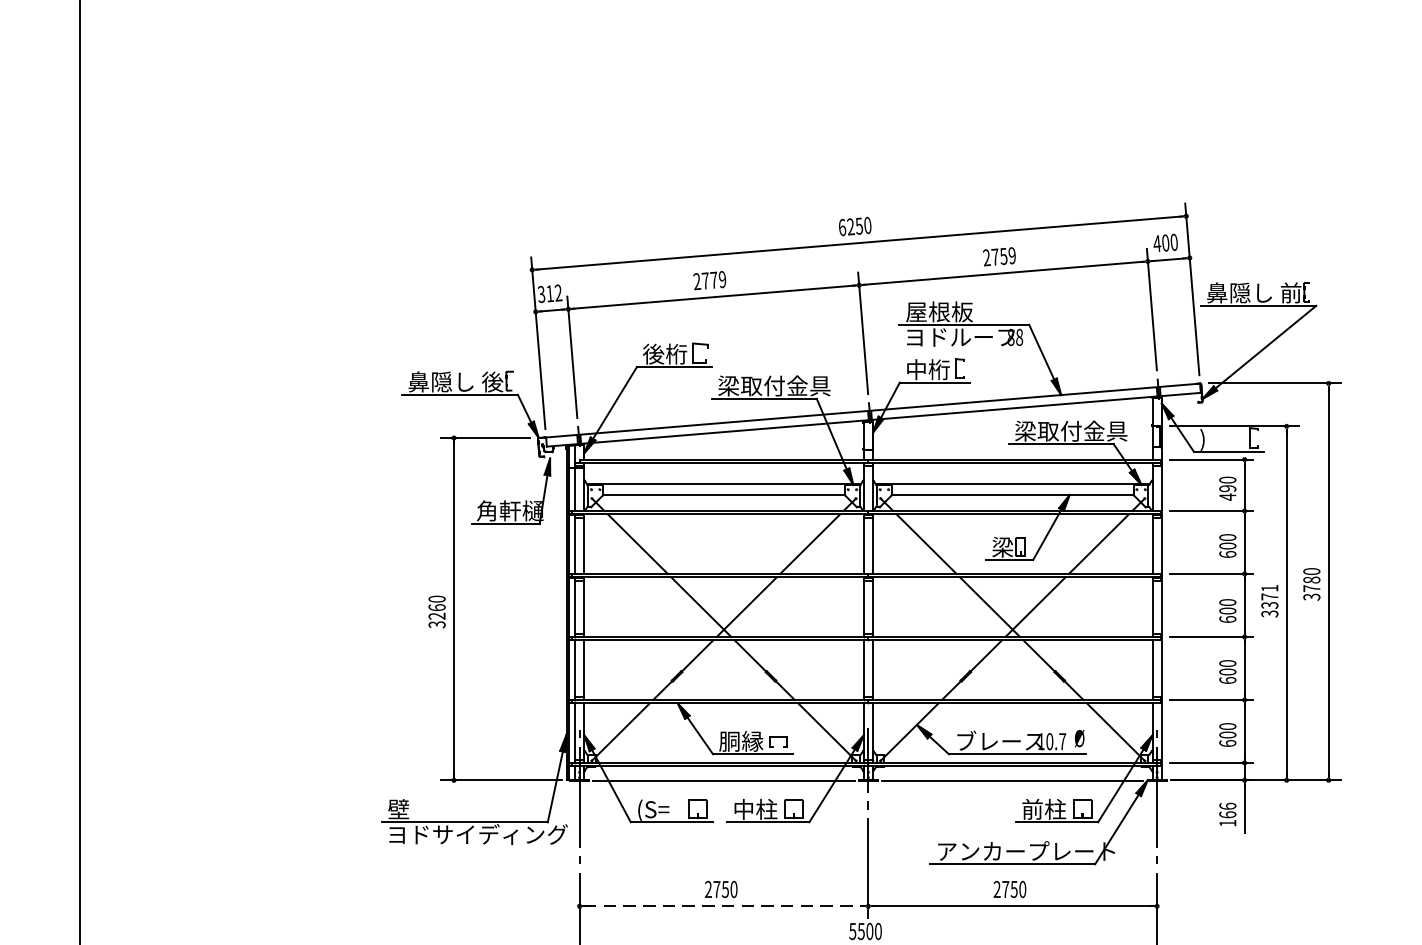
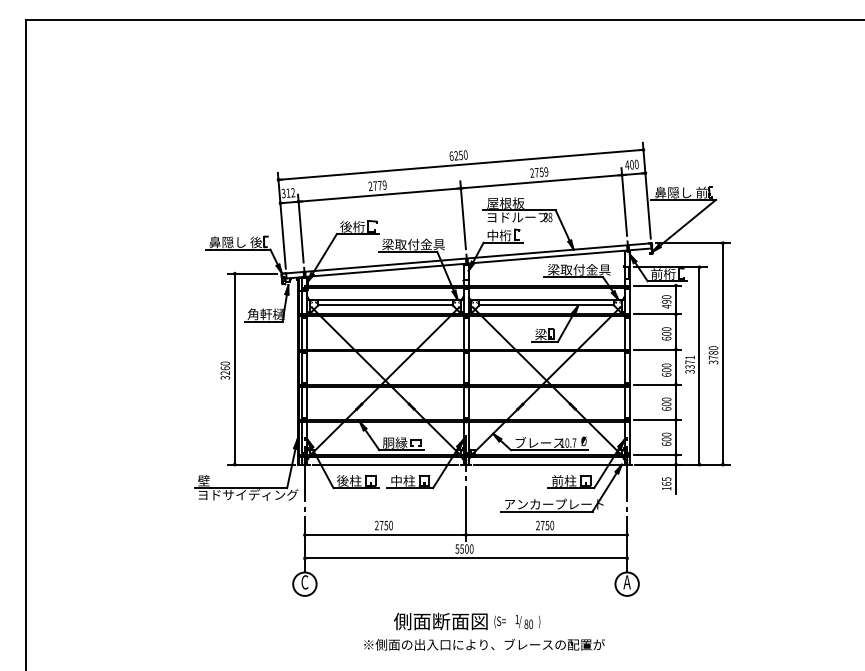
text: (1222, 437) -> (663, 273), ) -> 前桁
text: (1227, 806) -> (666, 479), 166 -> 165
text: (659, 808) -> (349, 480), (S= -> 後柱
line: (724, 905) -> (385, 534), dashed -> solid

